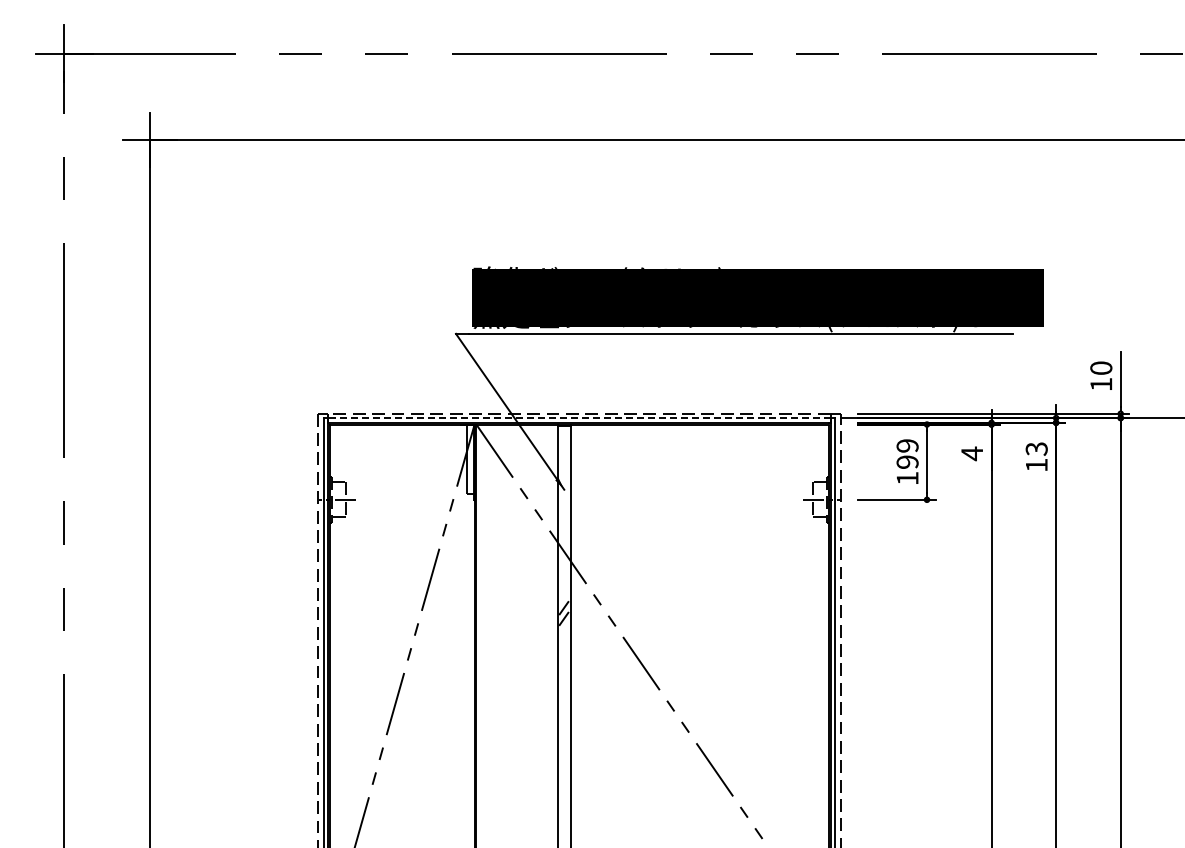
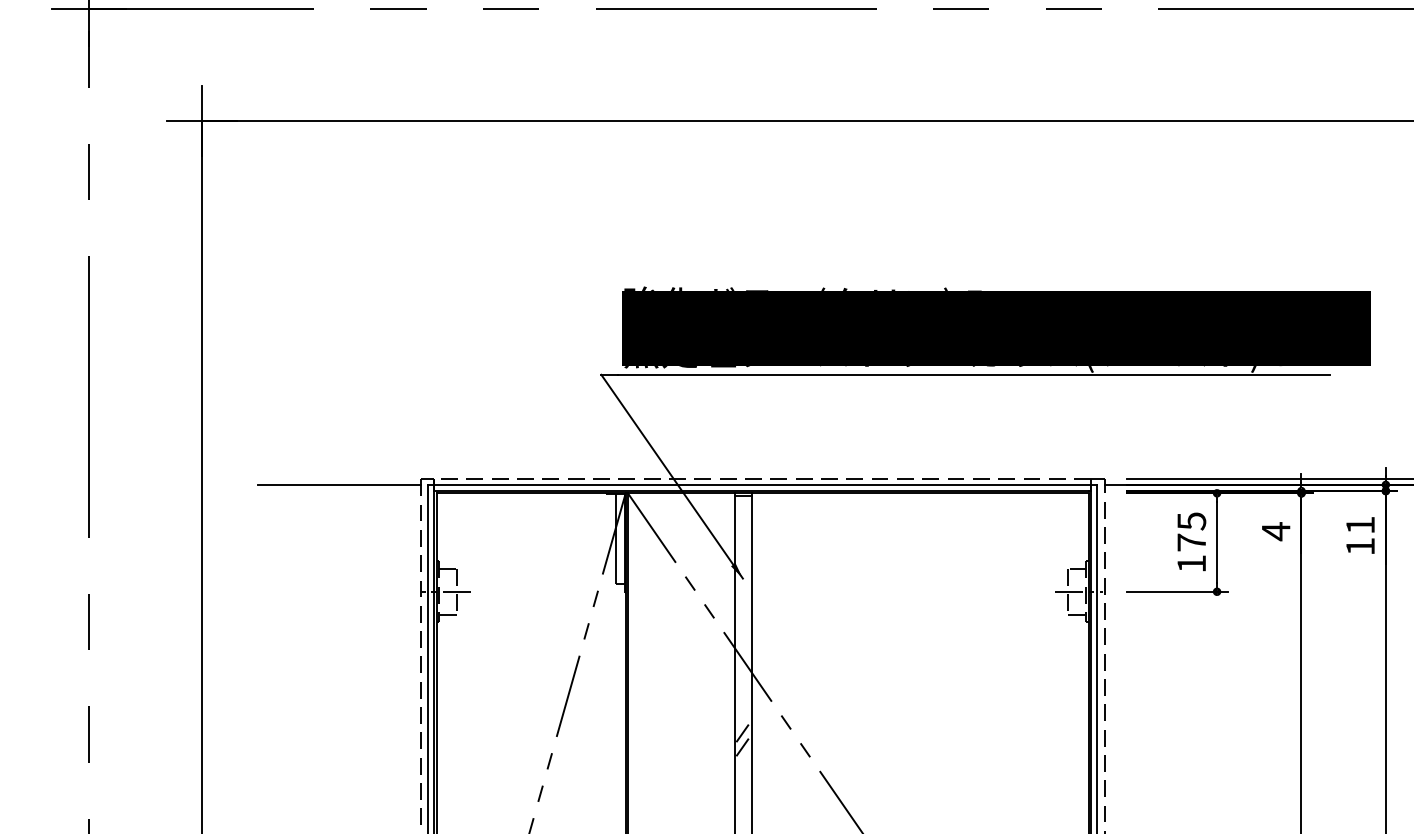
line: (255, 418) -> (339, 485), added
line: (578, 418) -> (761, 485), dashed -> solid
text: (1036, 448) -> (1360, 524), 13 -> 11
text: (907, 453) -> (1191, 531), 199 -> 175

